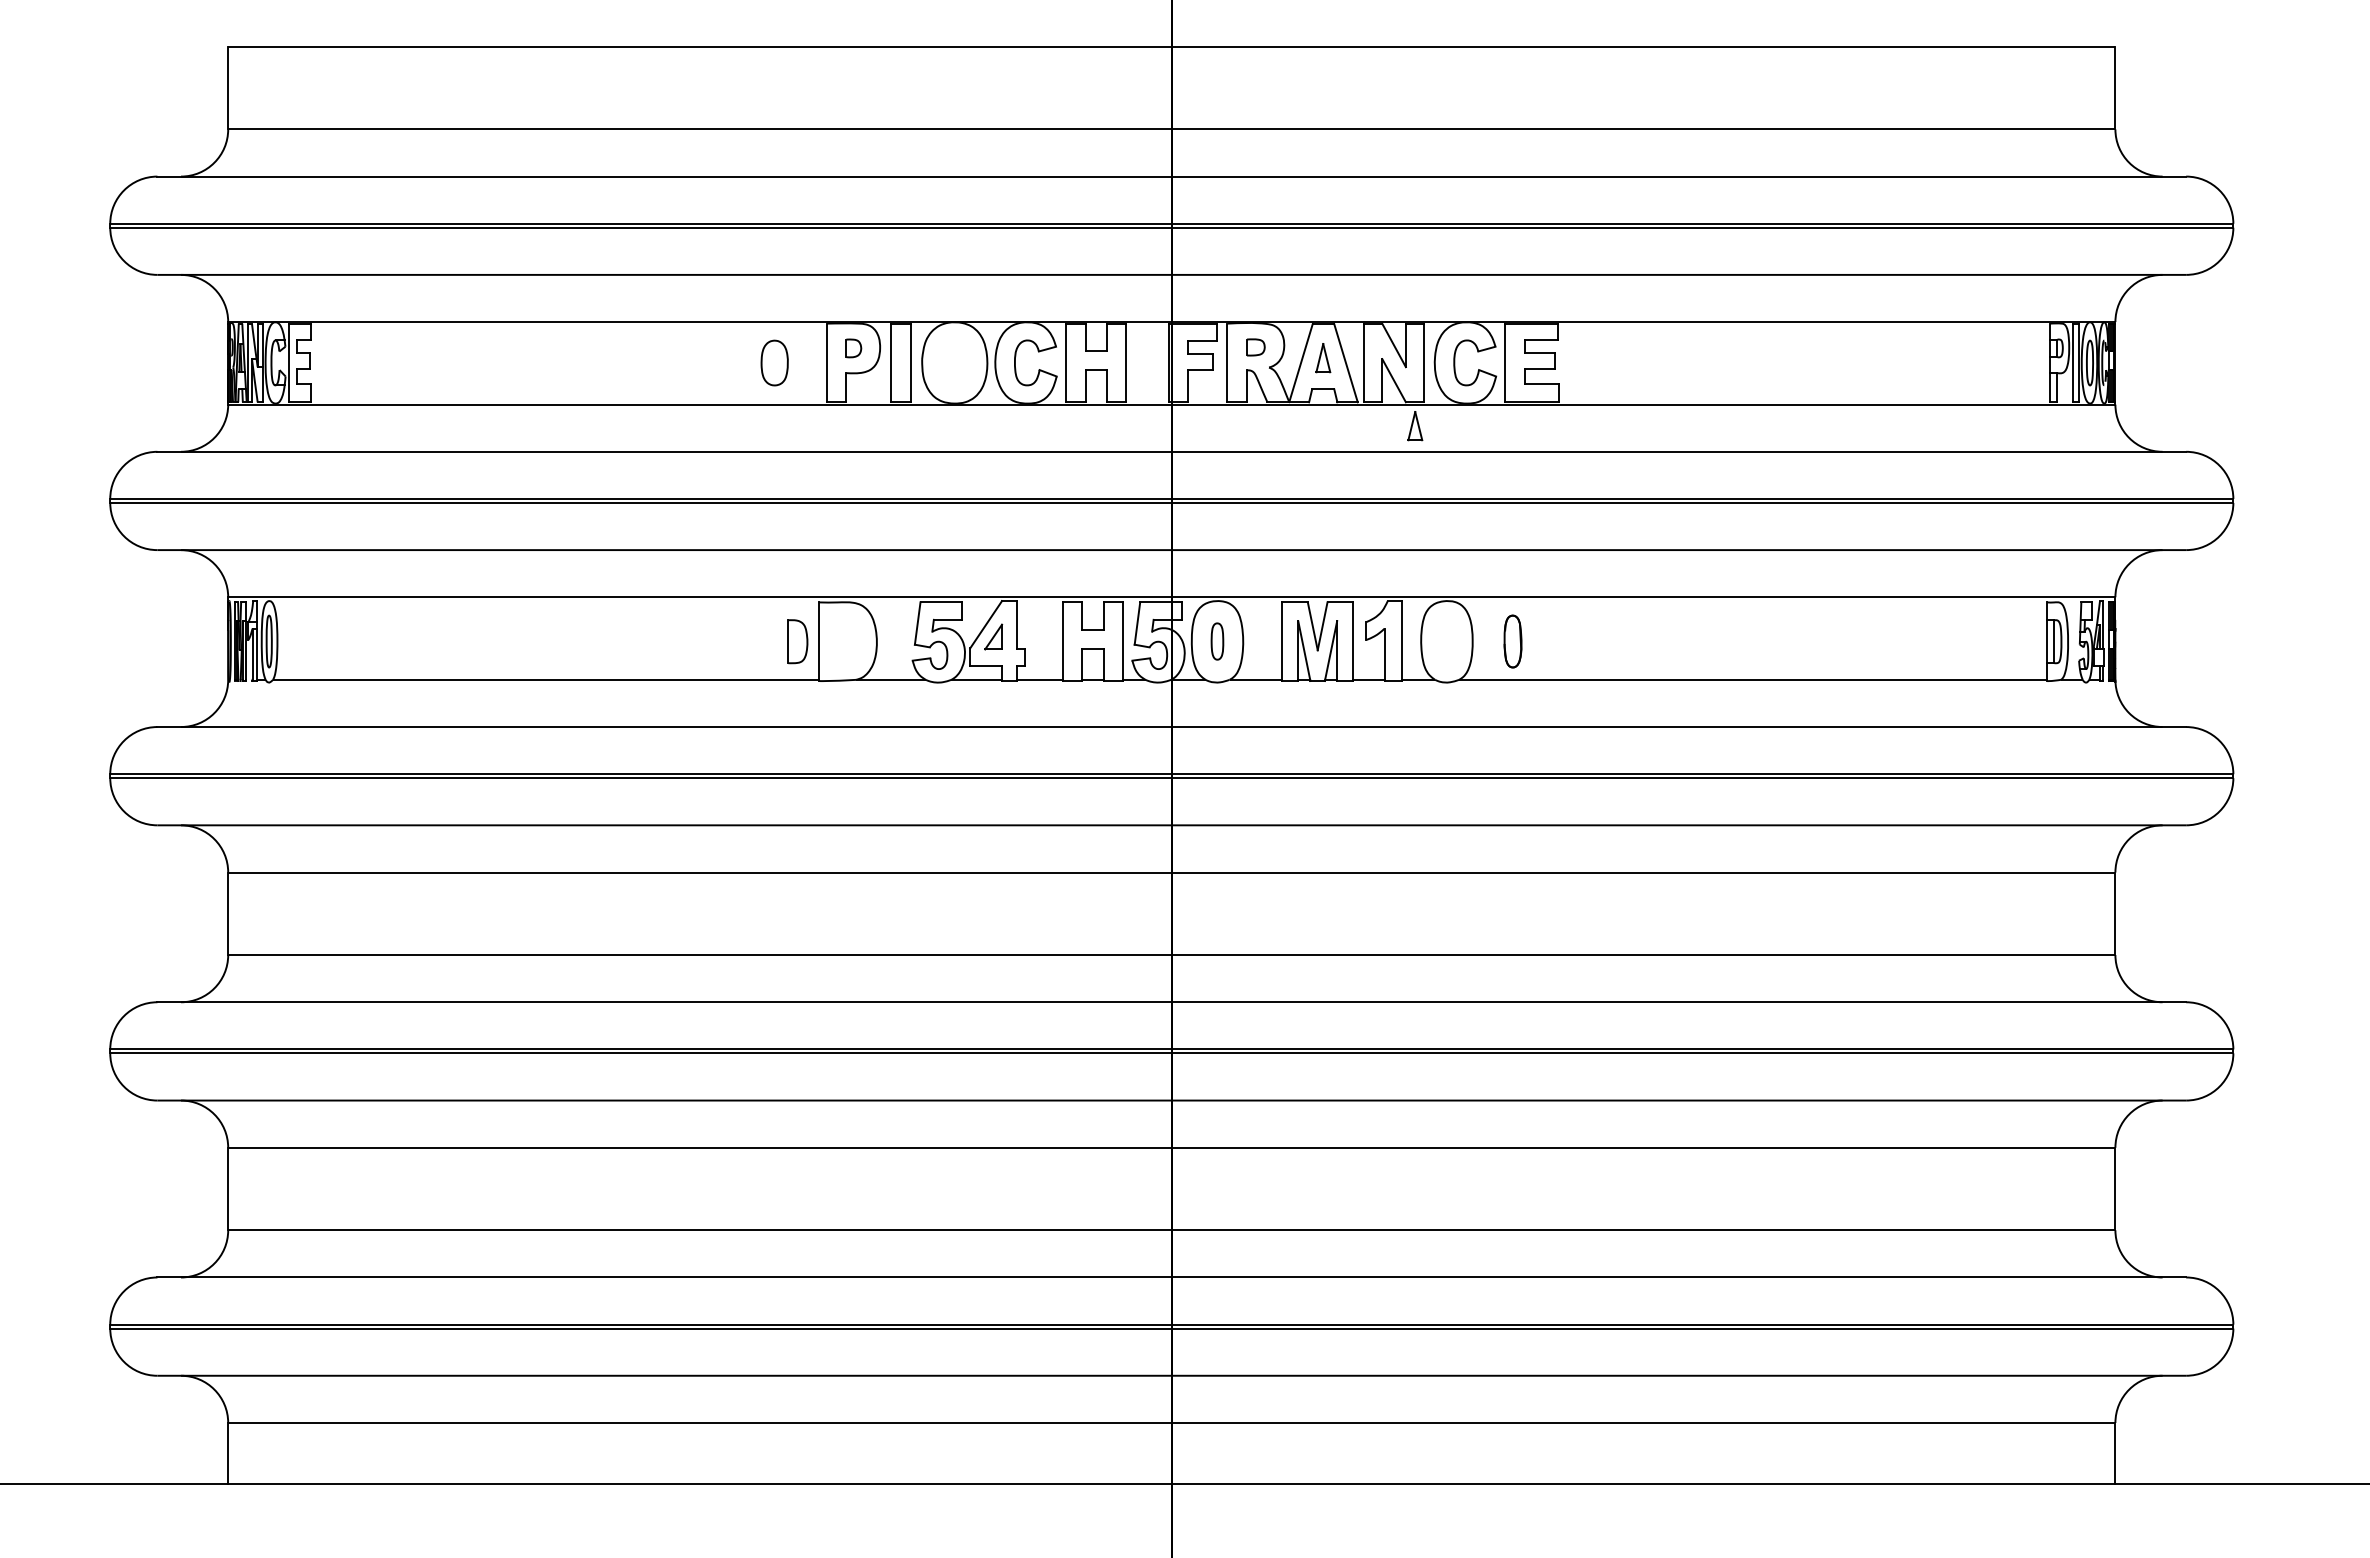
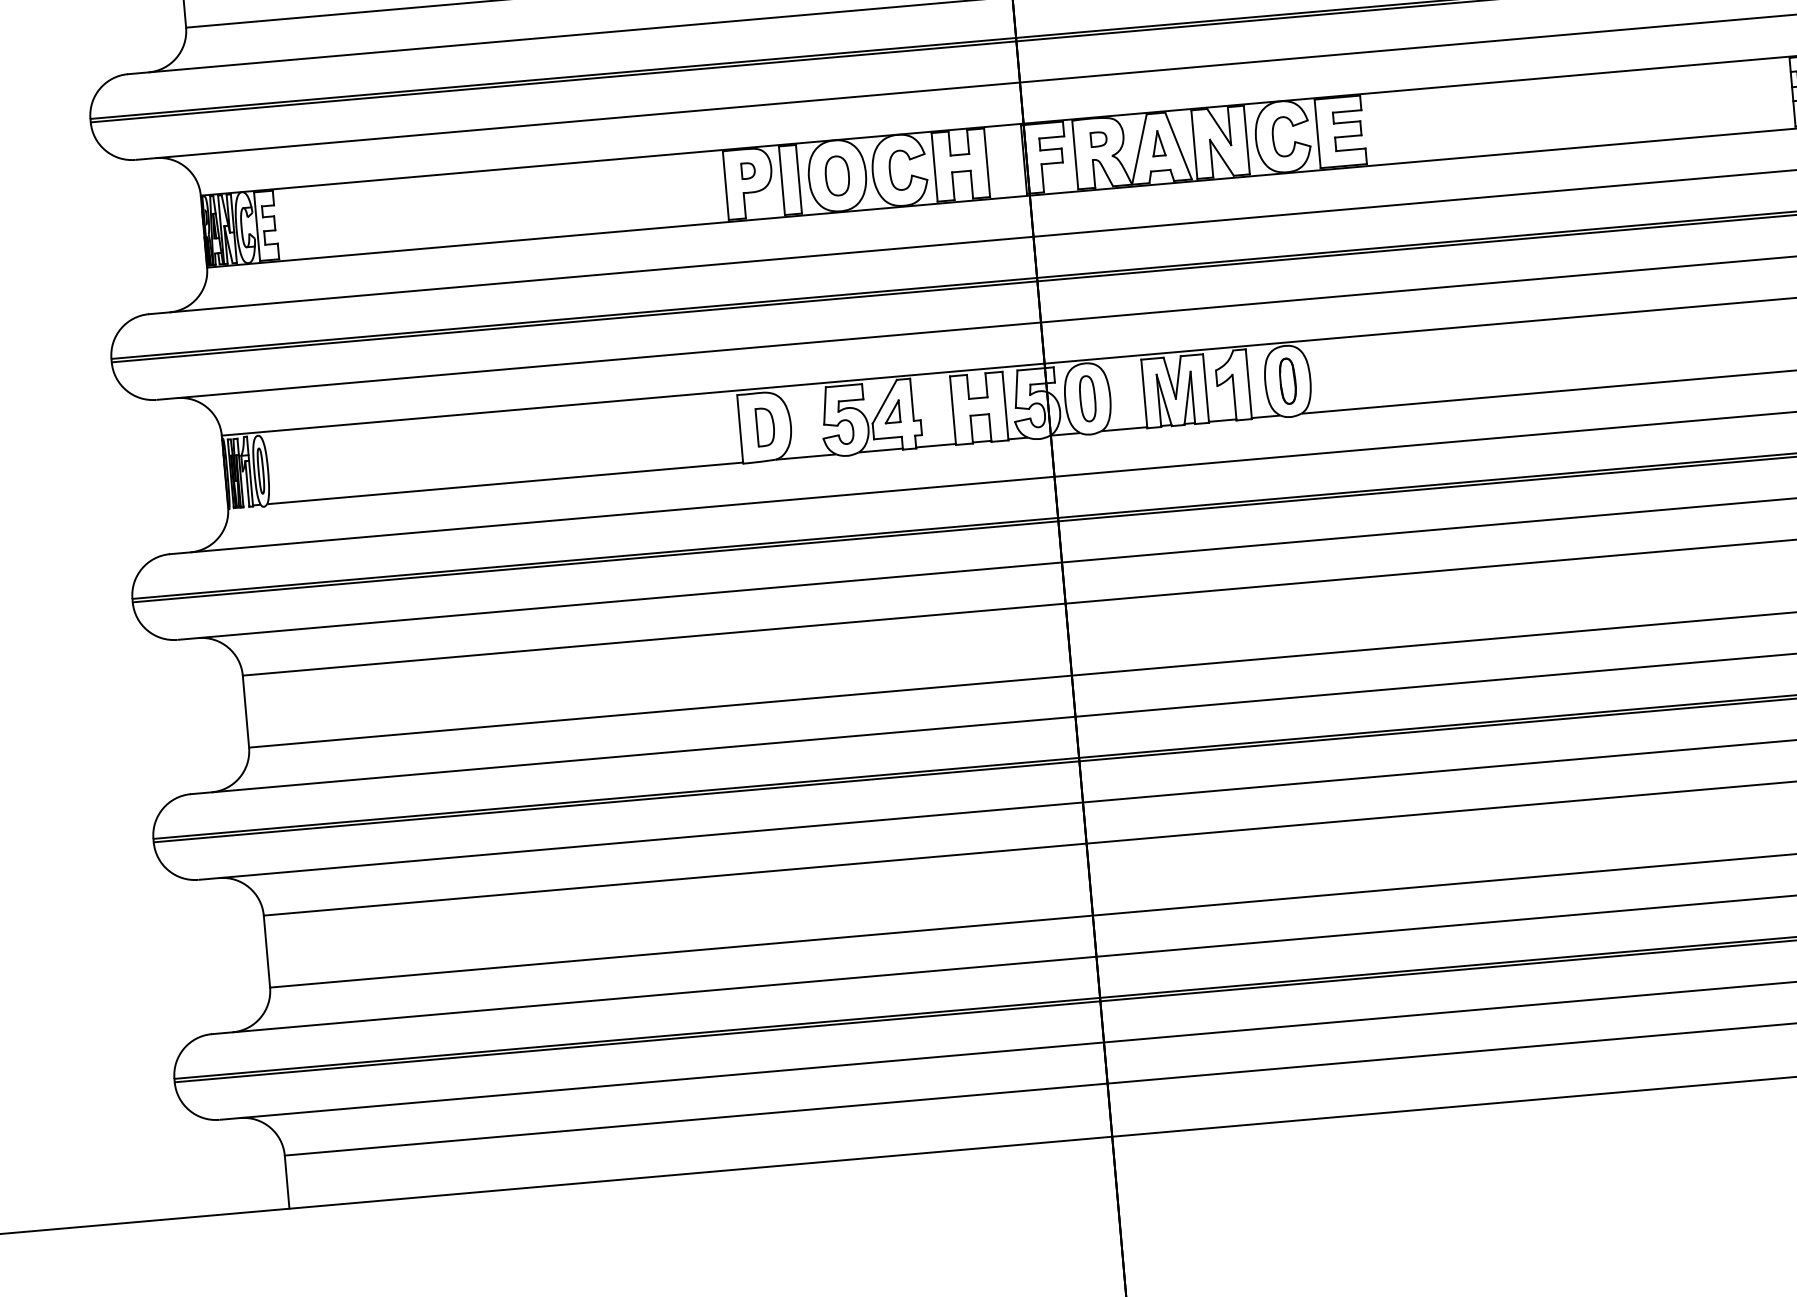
part: (774, 362) -> (837, 175), moved
part: (1415, 426) -> (1244, 196), removed
part: (797, 641) -> (765, 426), moved
part: (1217, 641) -> (1087, 398), size x1.43
part: (1512, 641) -> (1287, 381), moved

